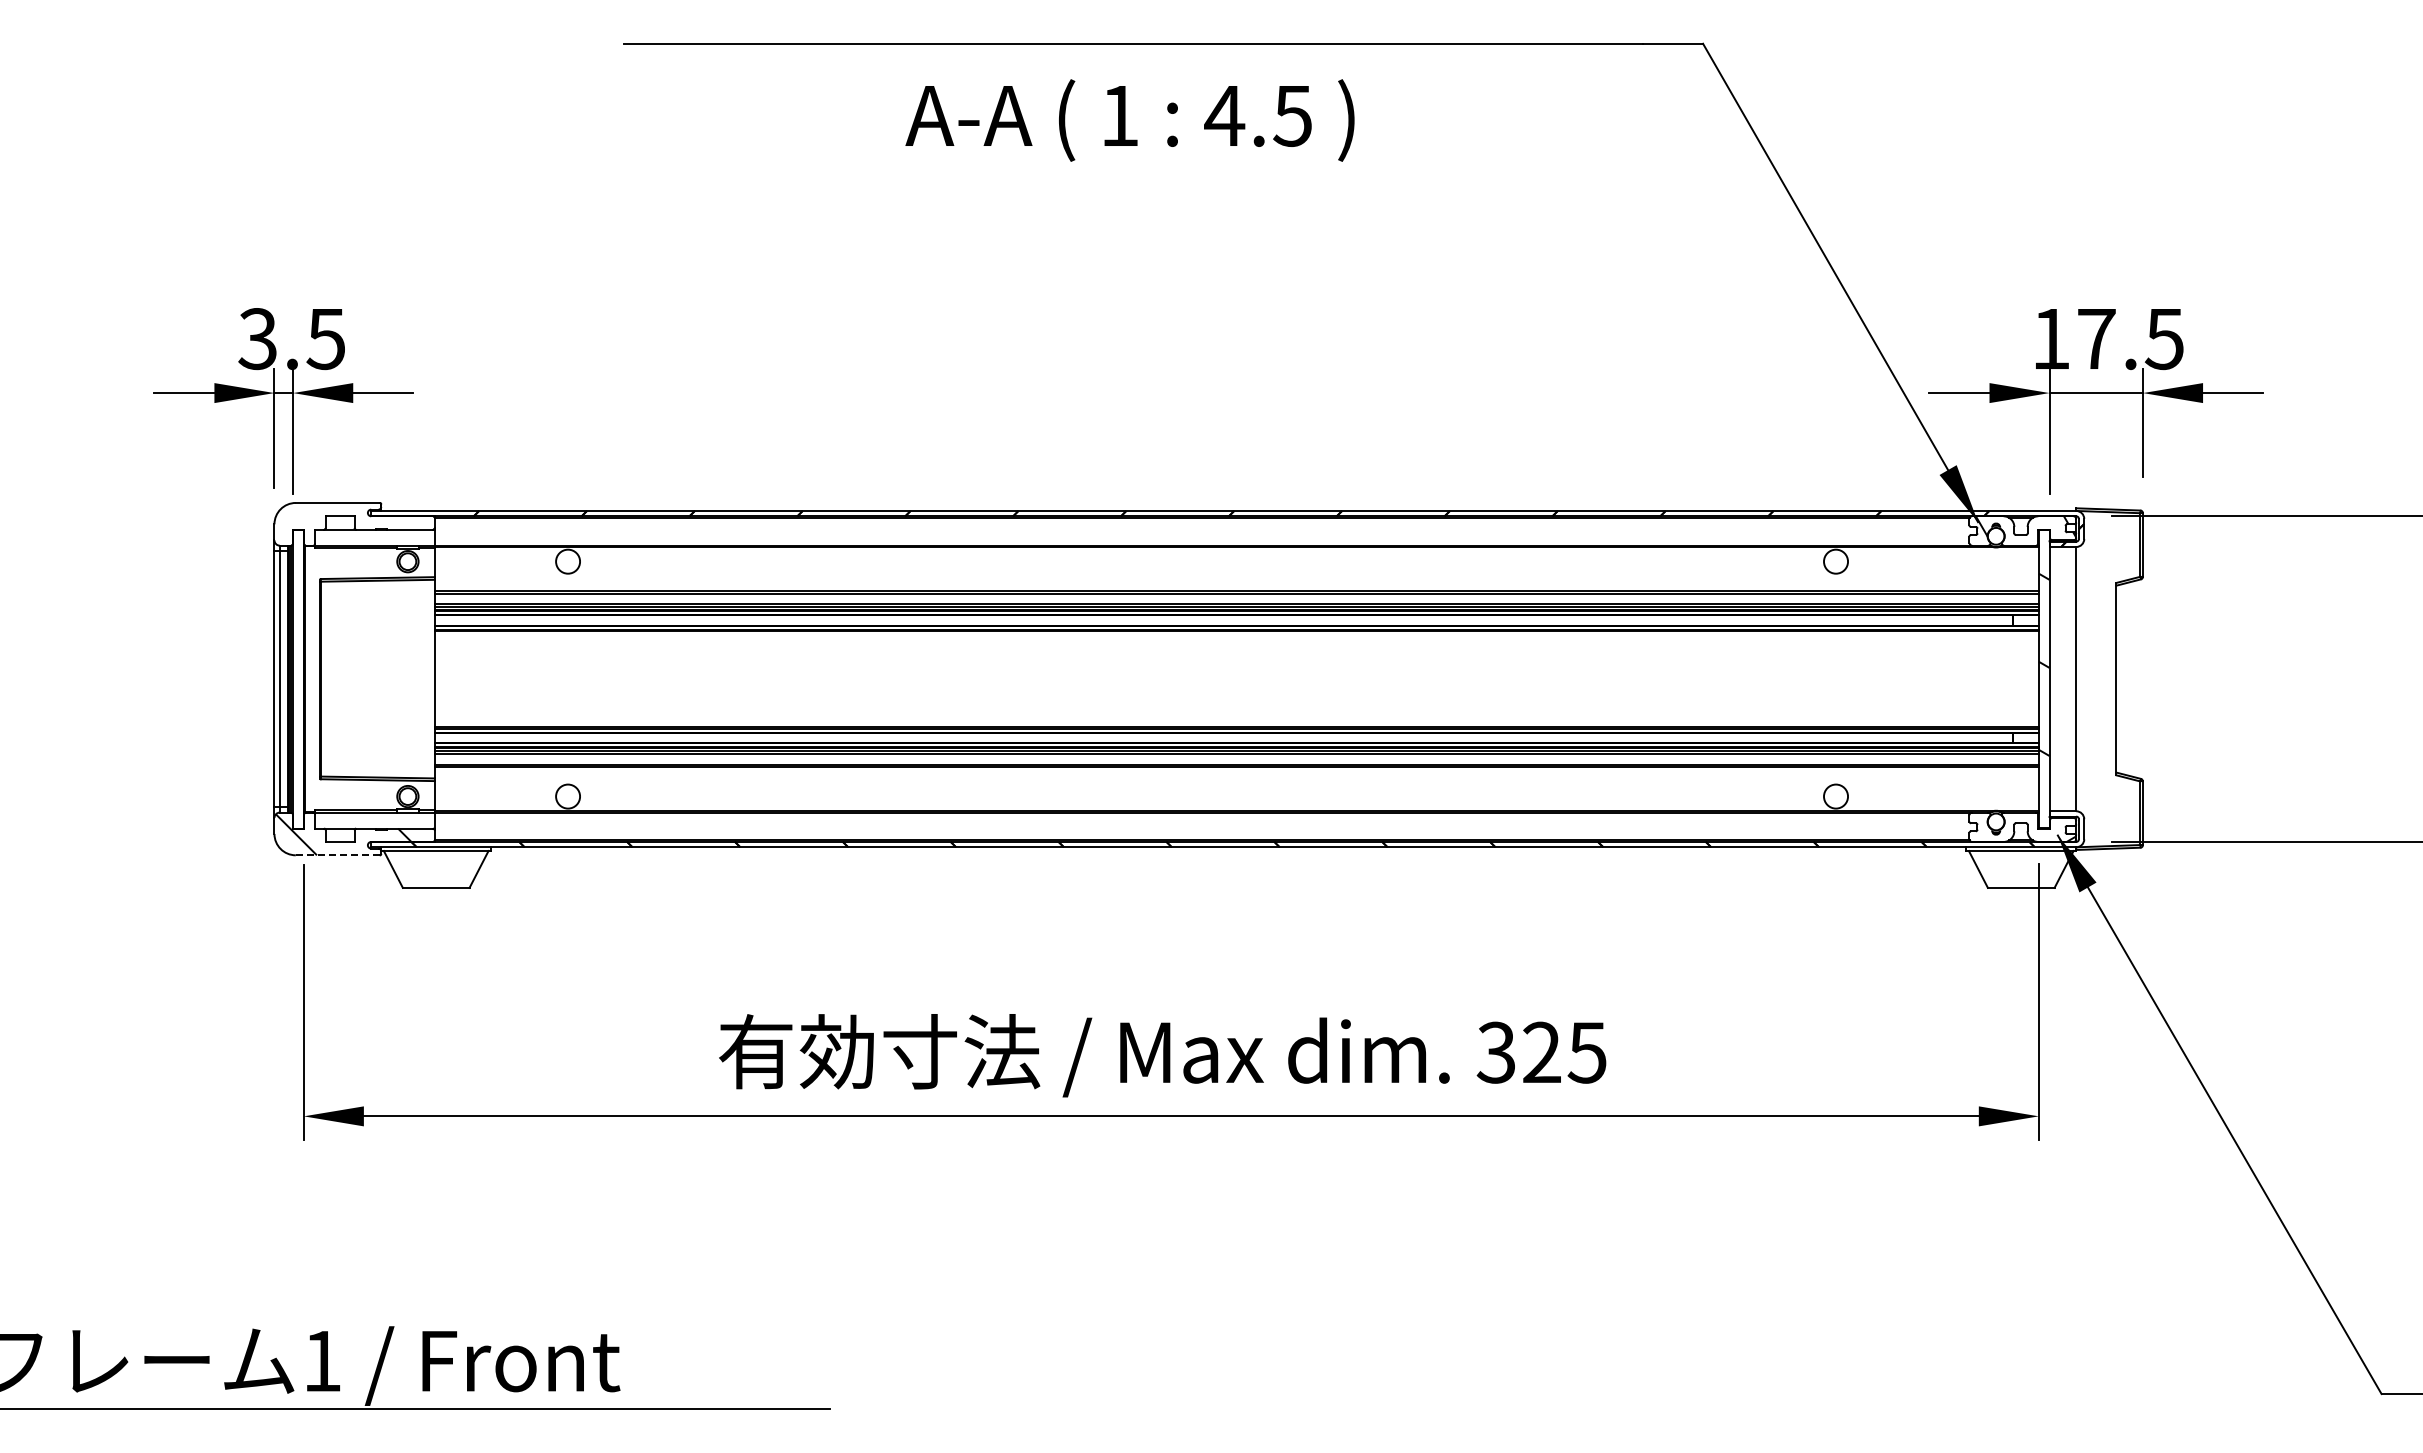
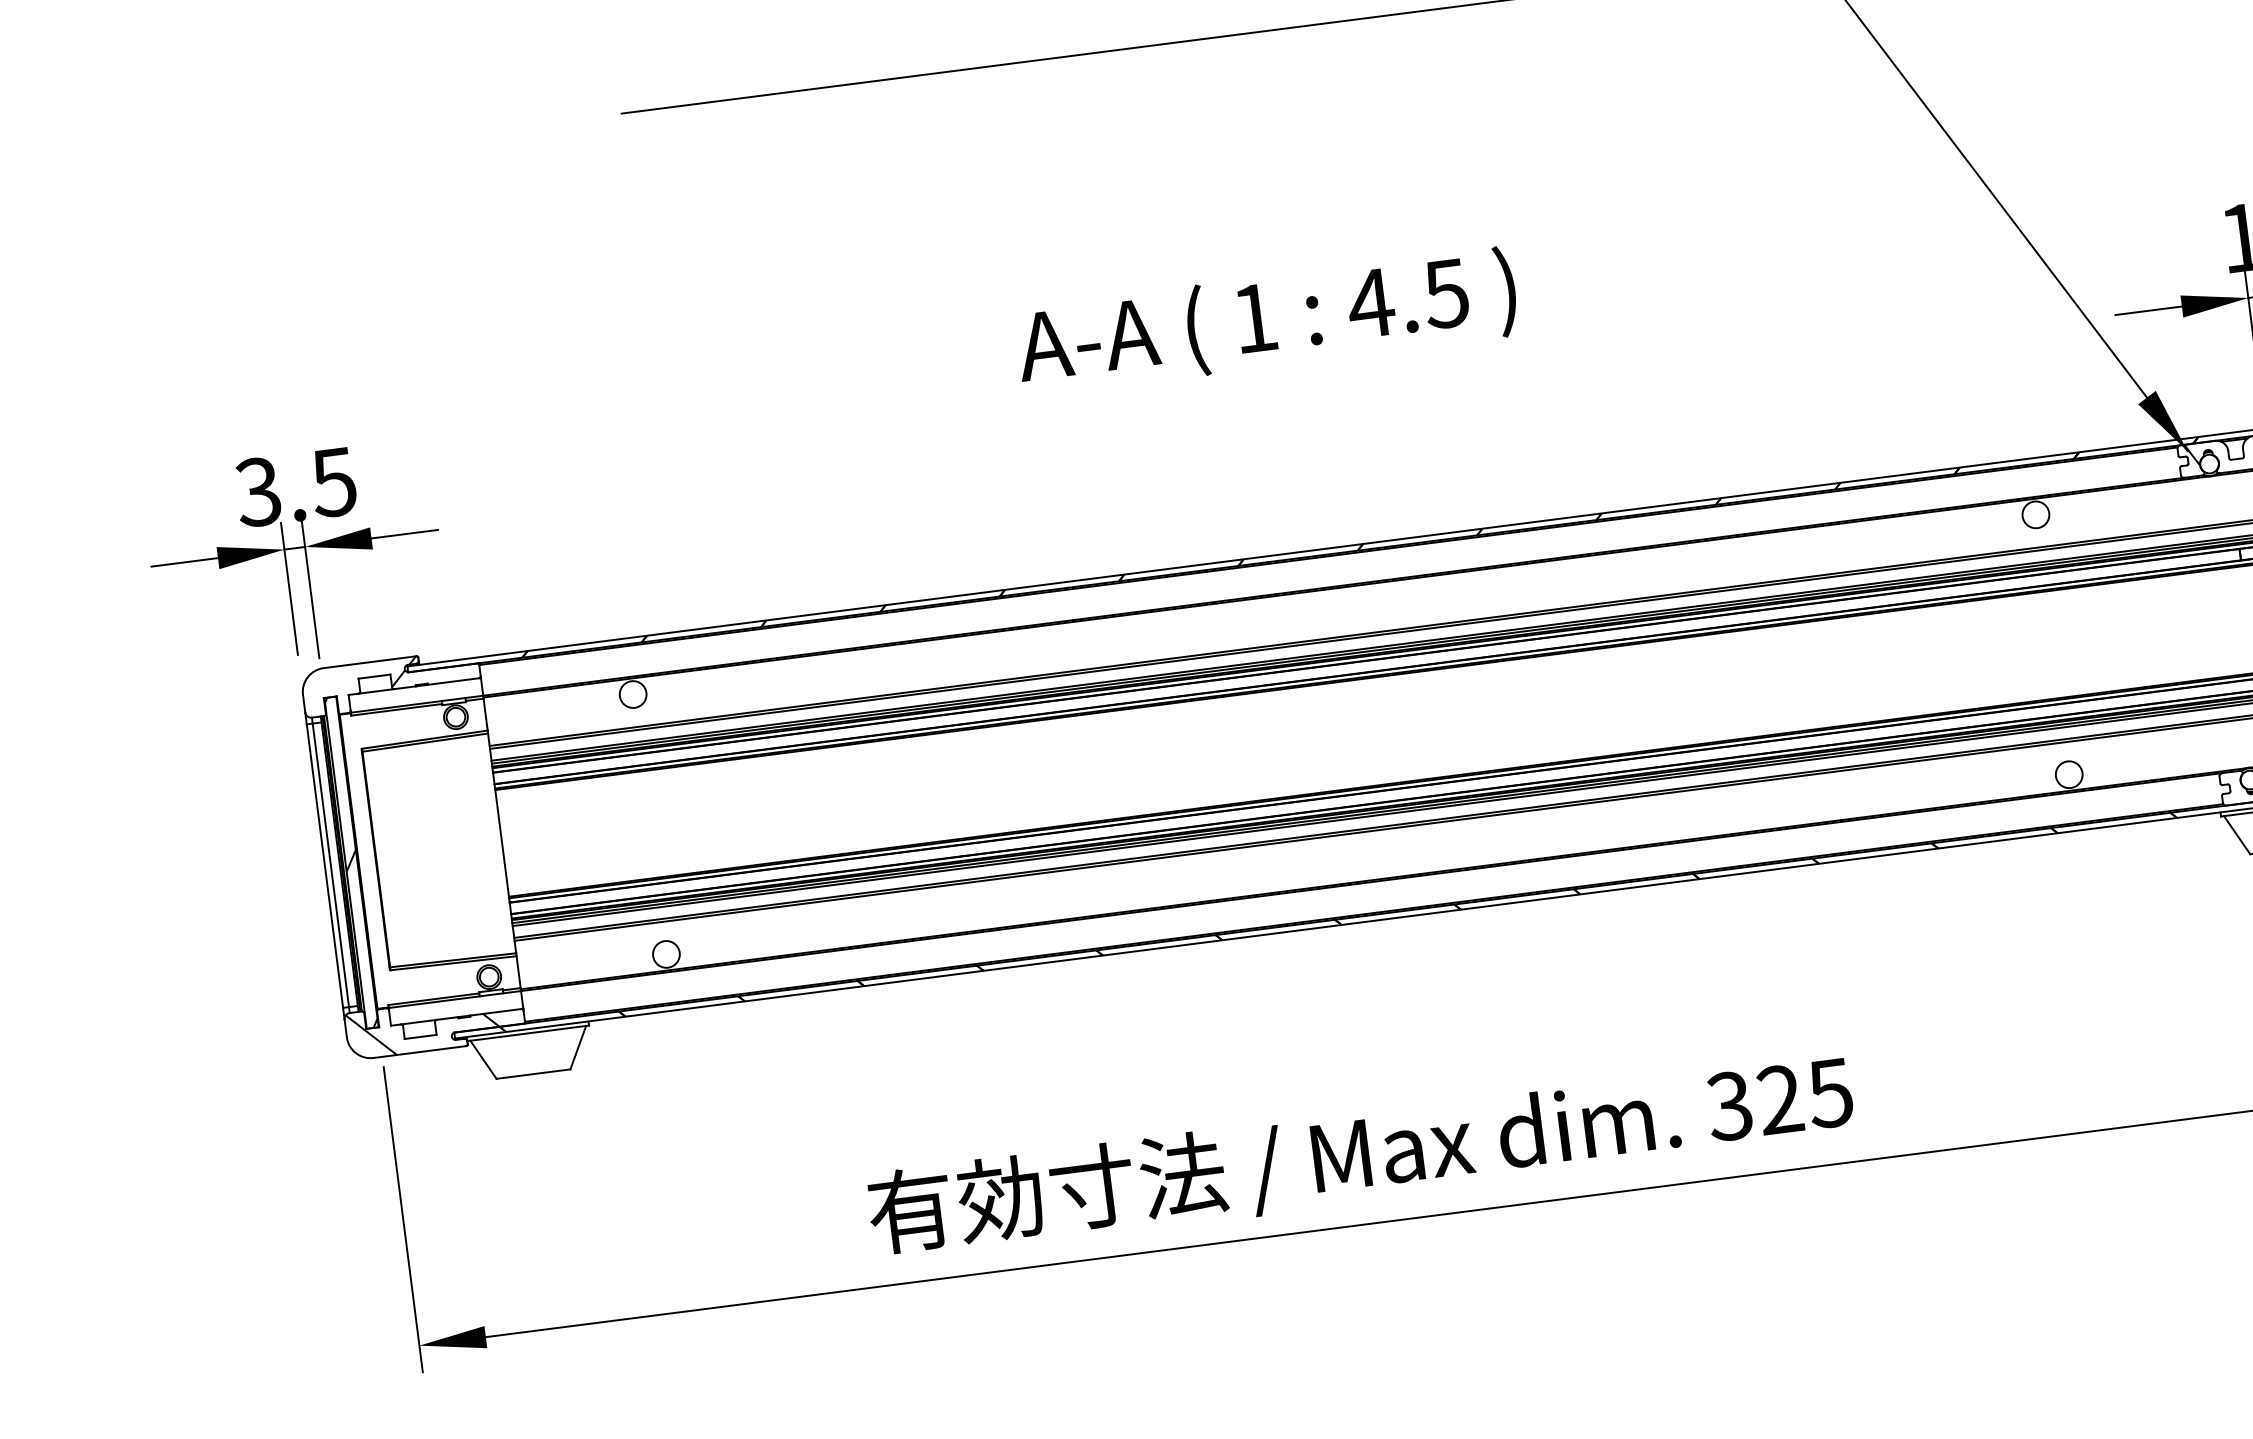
text: (1129, 120) -> (1266, 321), moved
hatch: (366, 514) -> (403, 670), added
hatch: (298, 678) -> (351, 861), added
line: (337, 855) -> (419, 1052), dashed -> solid

